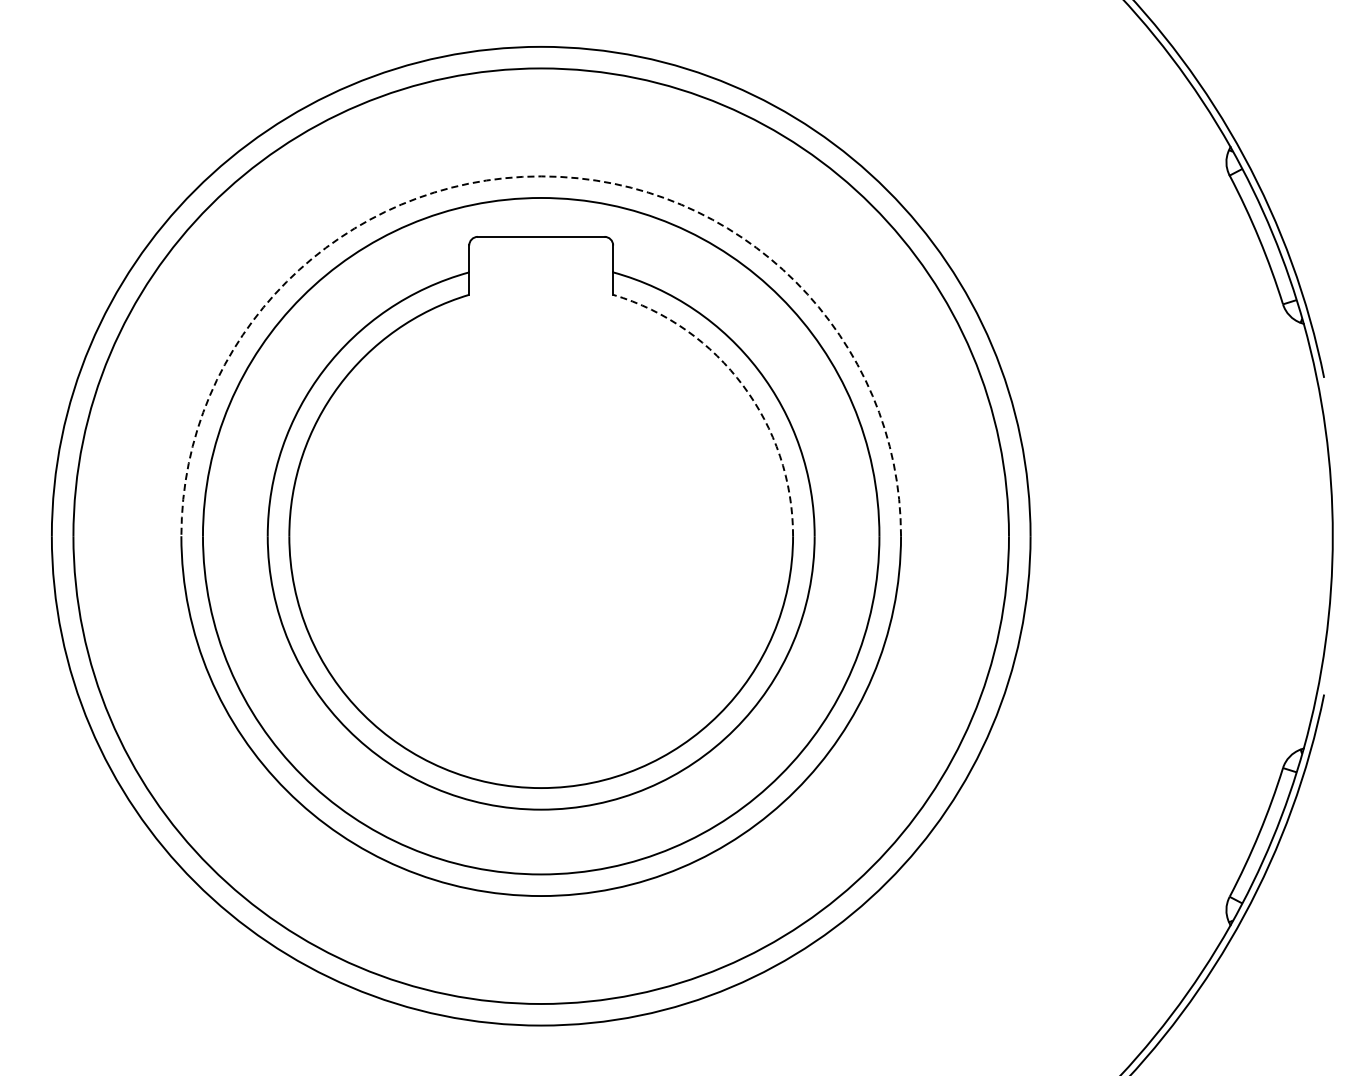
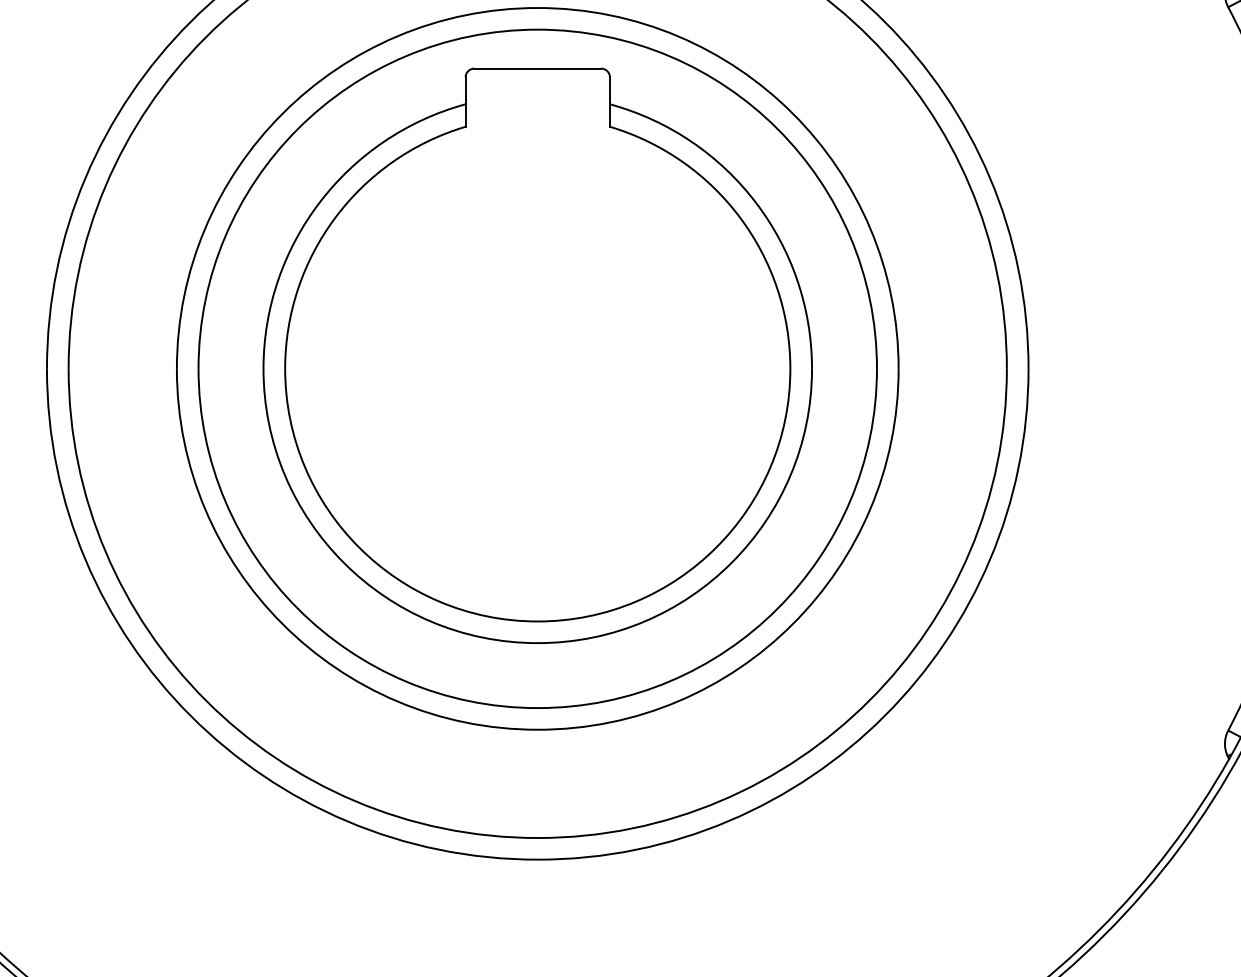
arc: (541, 176) -> (538, 8), dashed -> solid
arc: (743, 385) -> (740, 217), dashed -> solid

